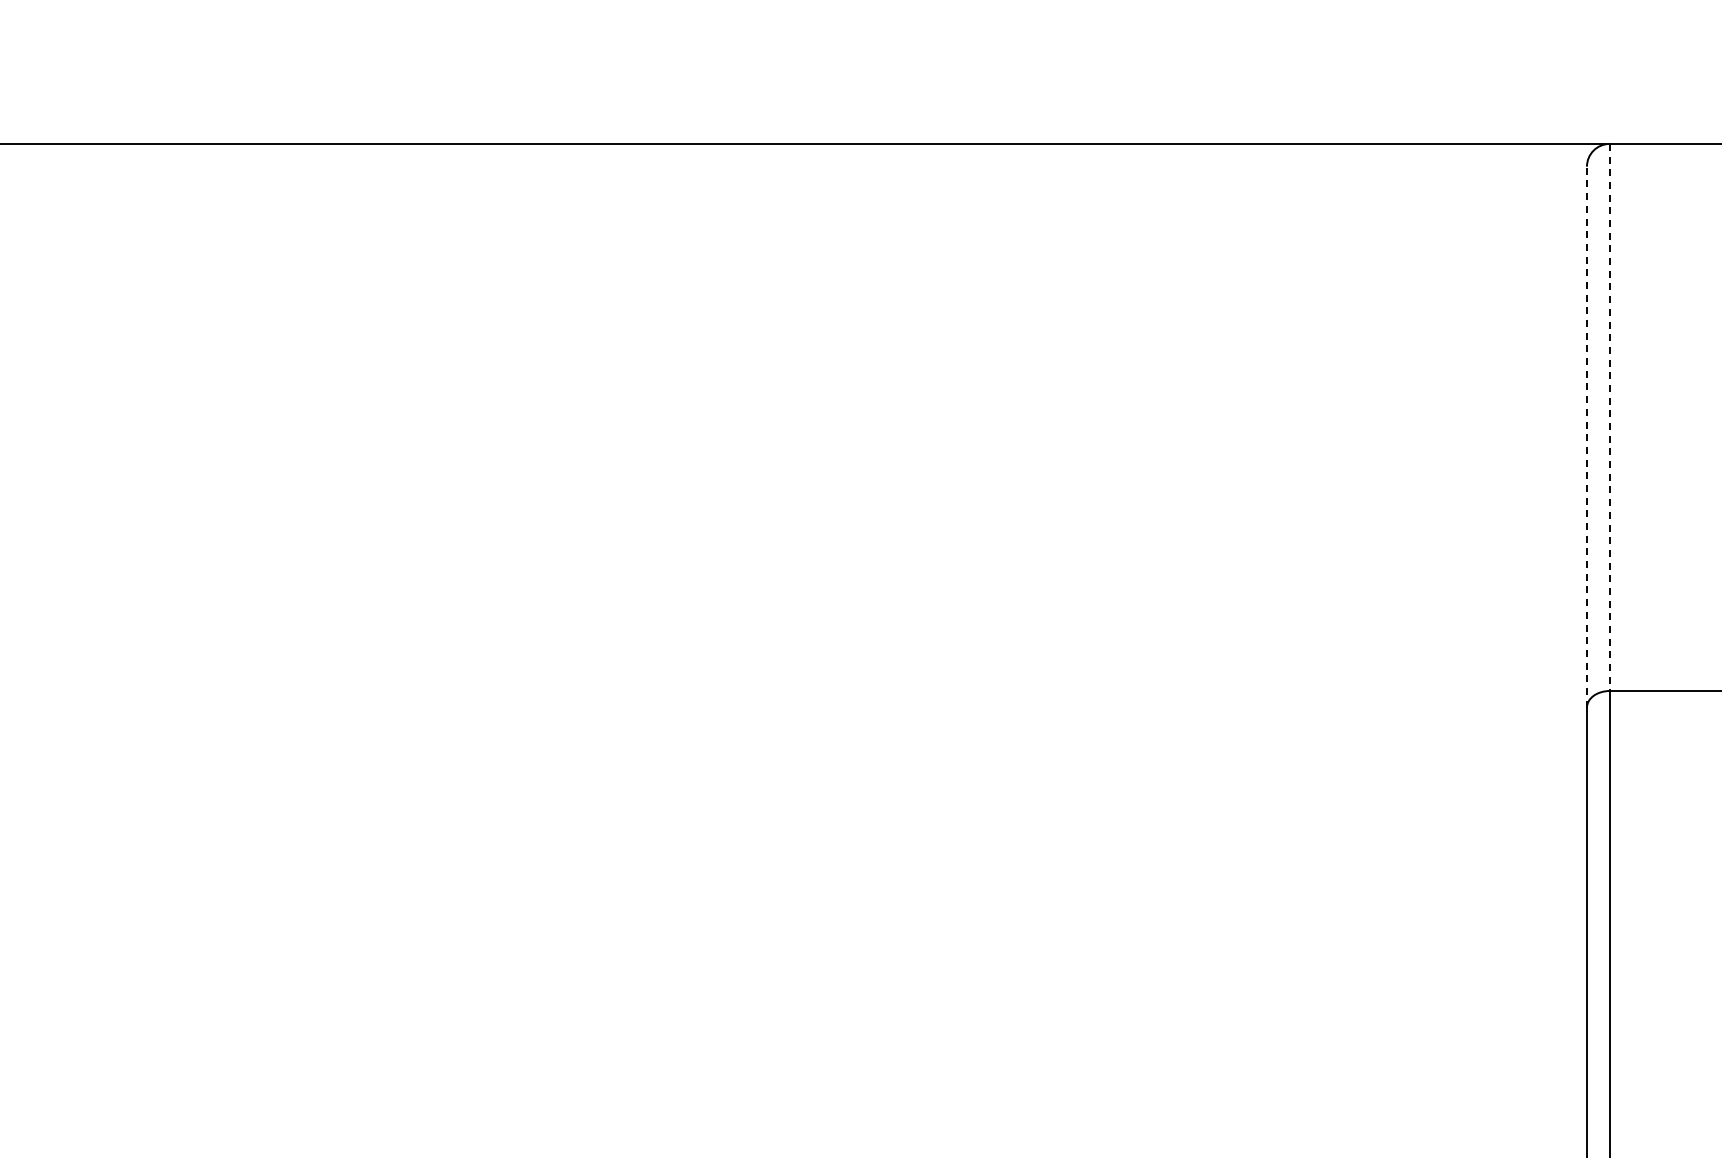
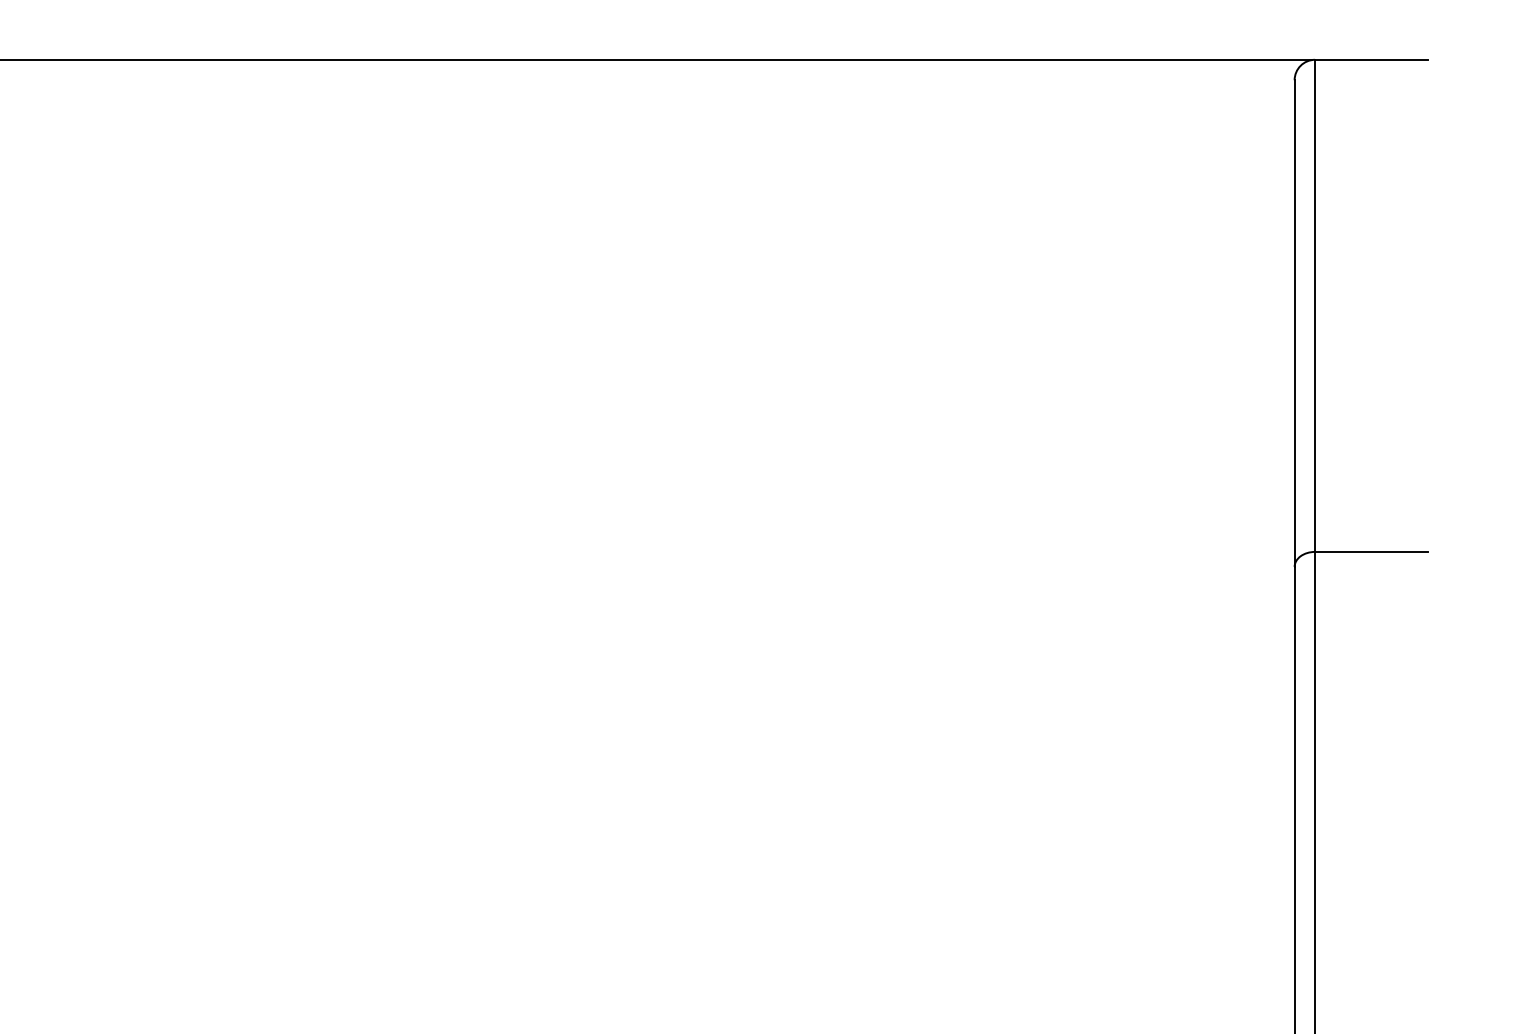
line: (1609, 417) -> (1314, 305), dashed -> solid
line: (1586, 436) -> (1294, 322), dashed -> solid

